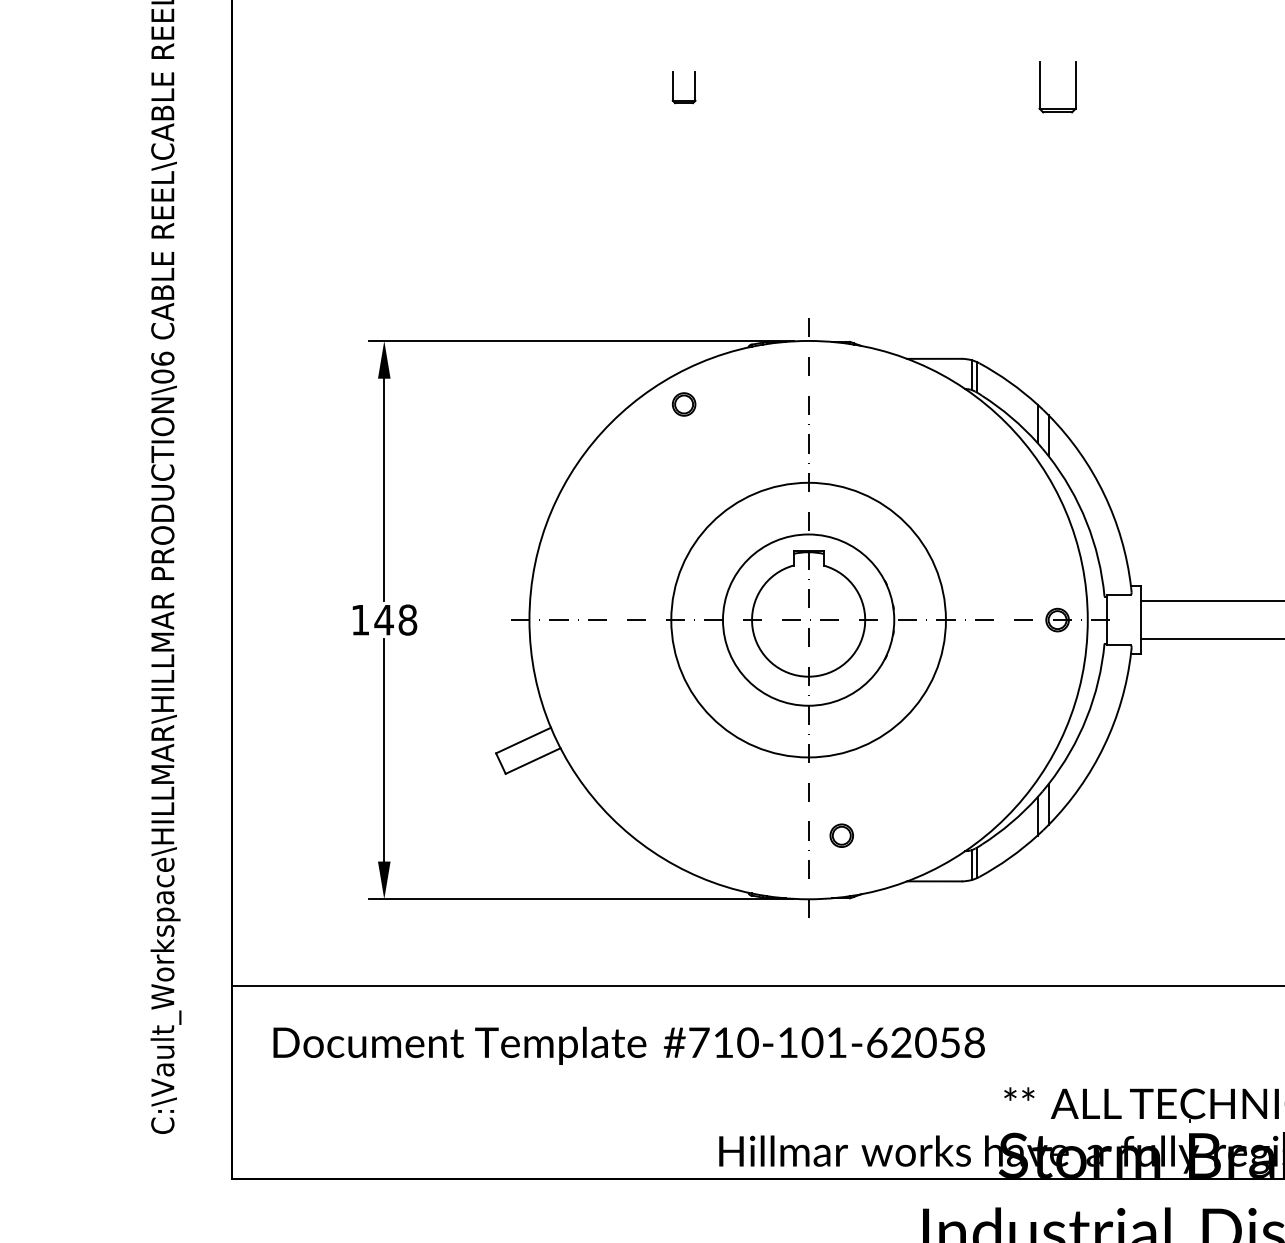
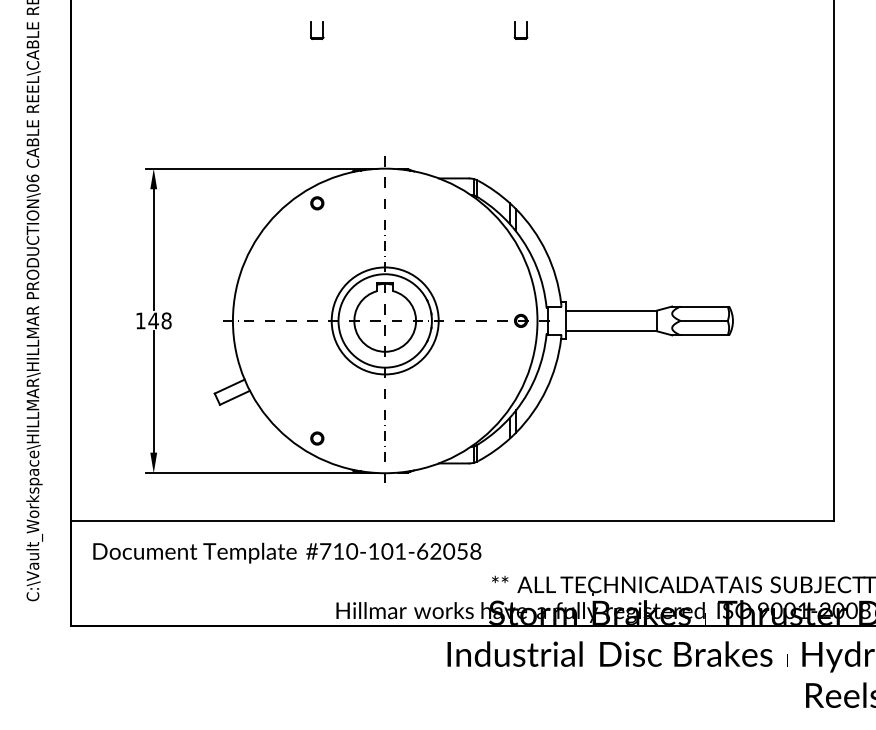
part: (1056, 87) -> (520, 30), size x0.62
circle: (807, 619) -> (384, 320), size x0.71
circle: (842, 835) -> (317, 438), moved

